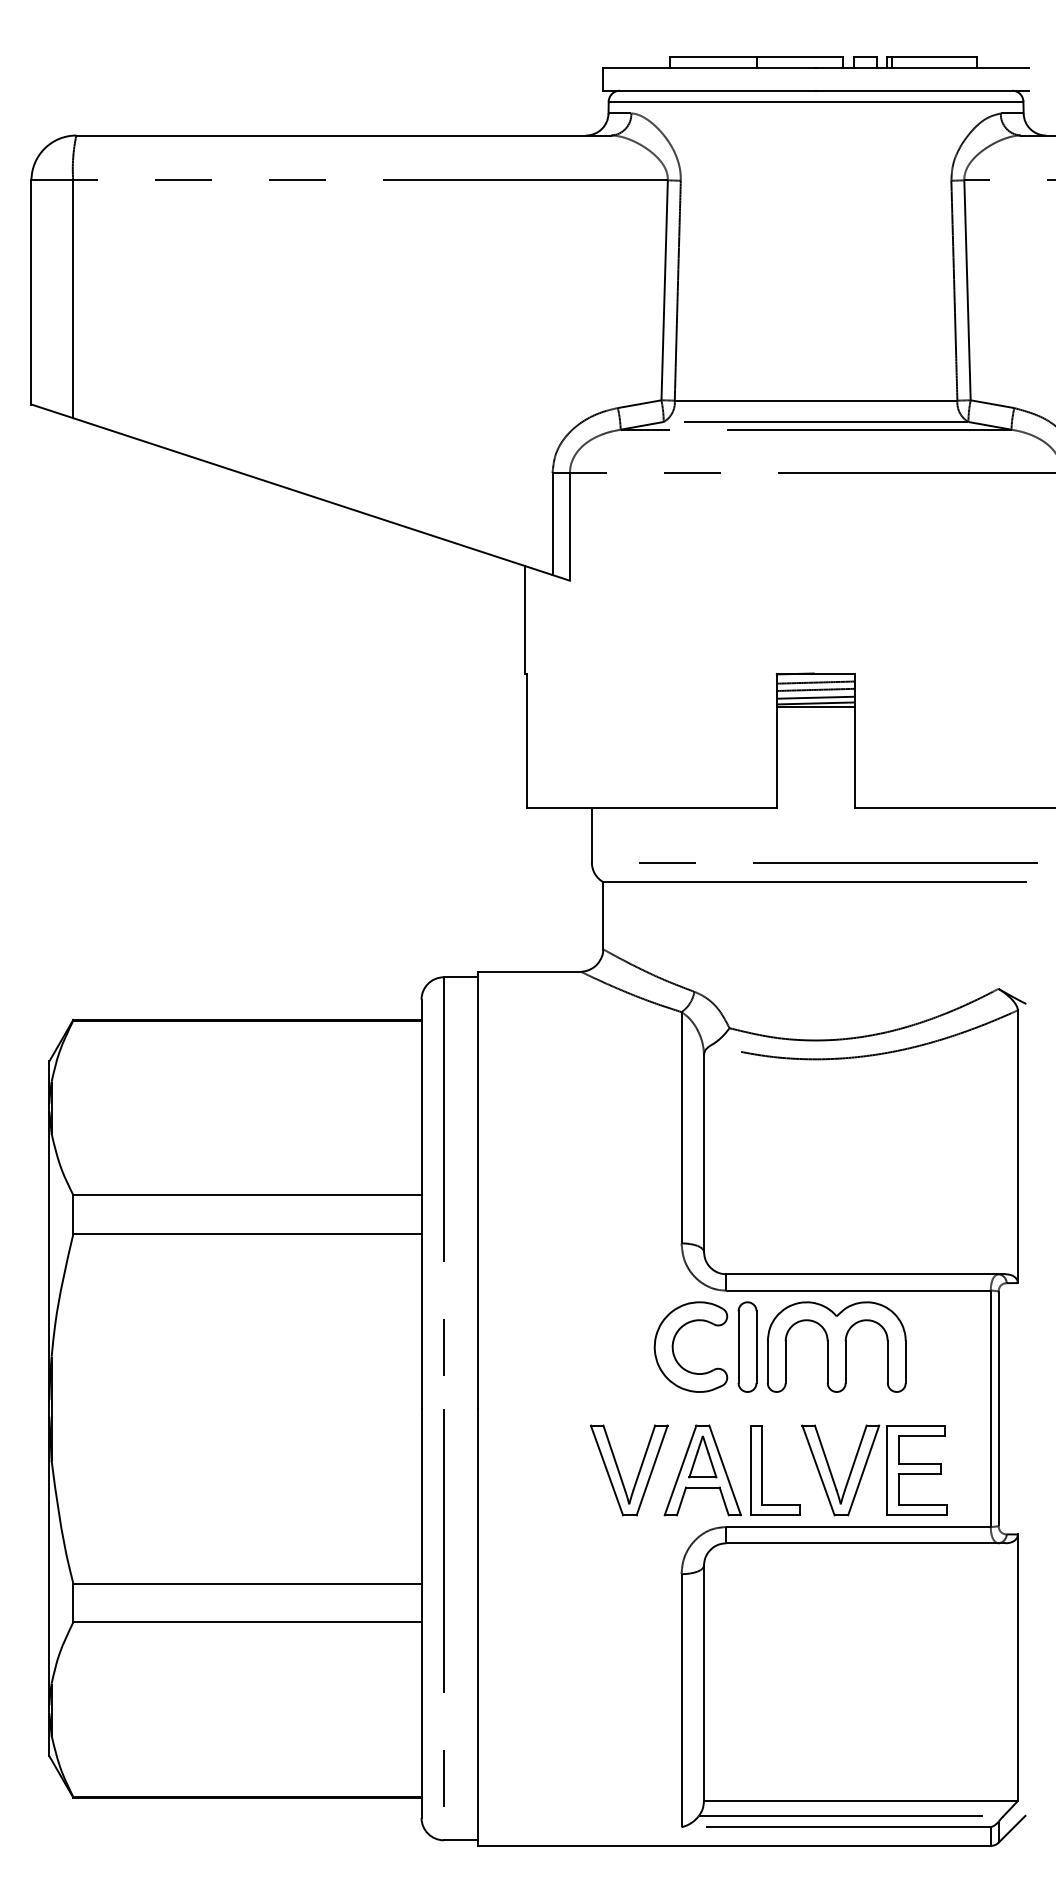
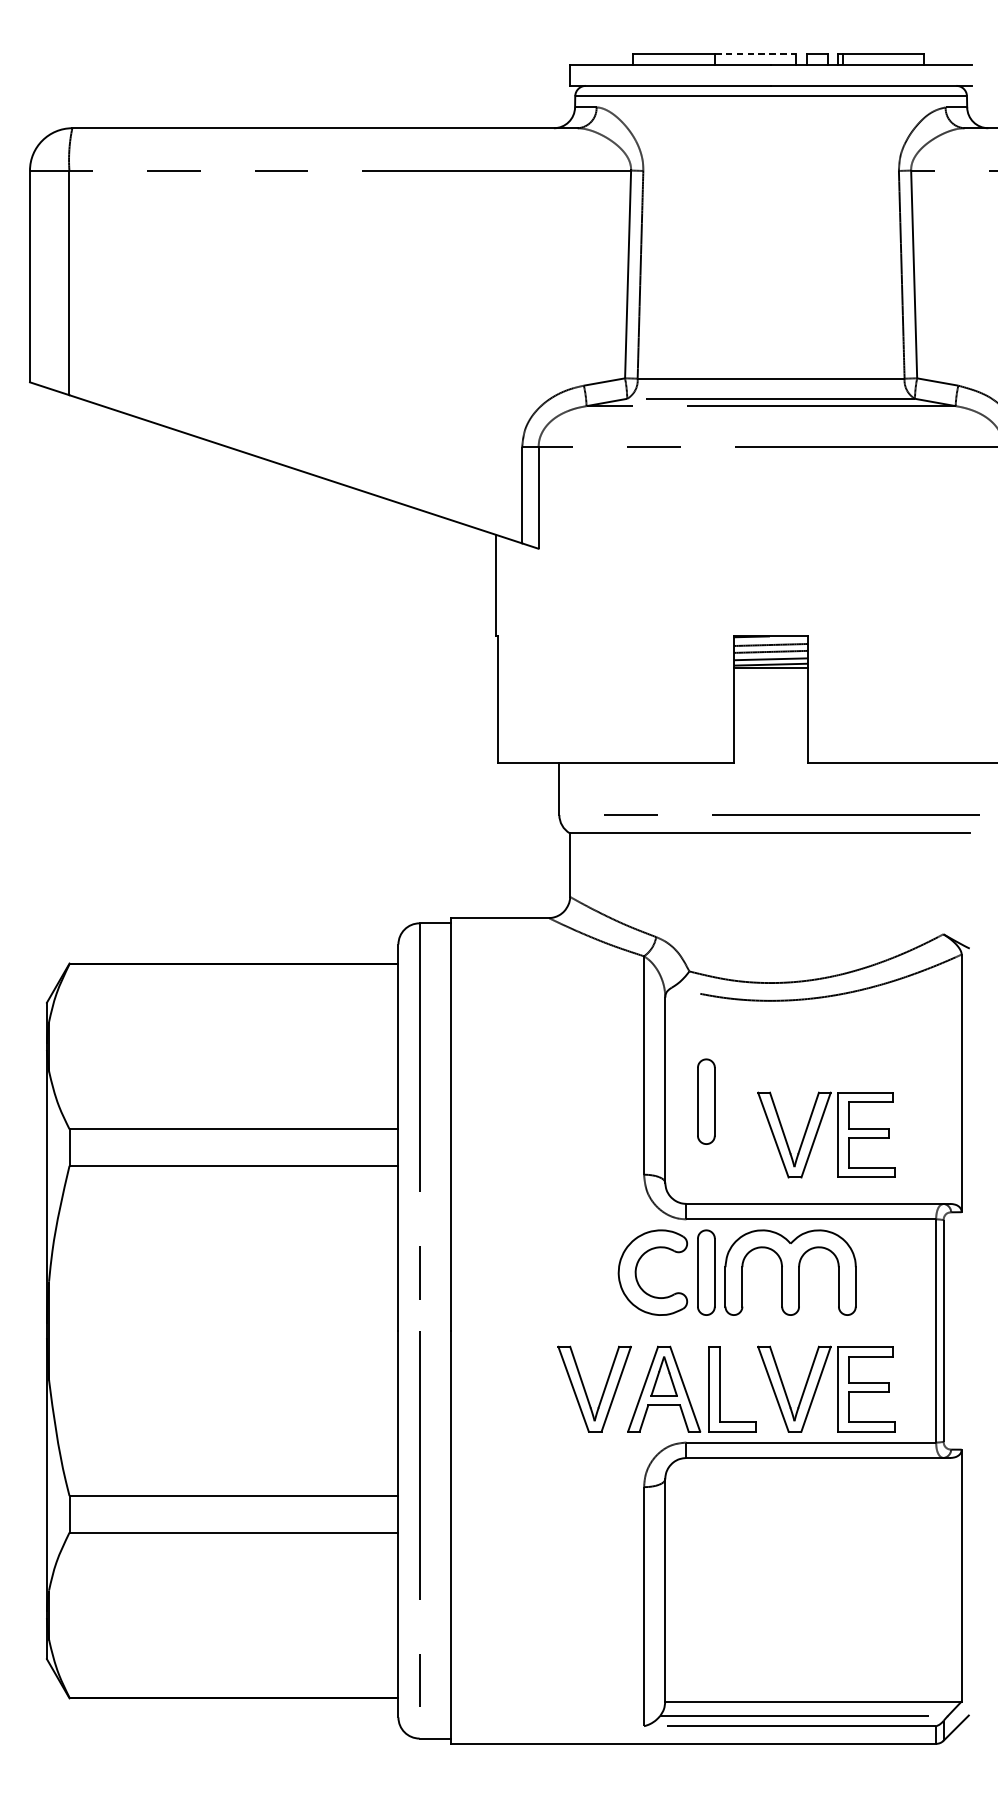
line: (800, 57) -> (756, 54), solid -> dashed
part: (747, 1165) -> (706, 1101), added
part: (865, 1199) -> (817, 1133), added

